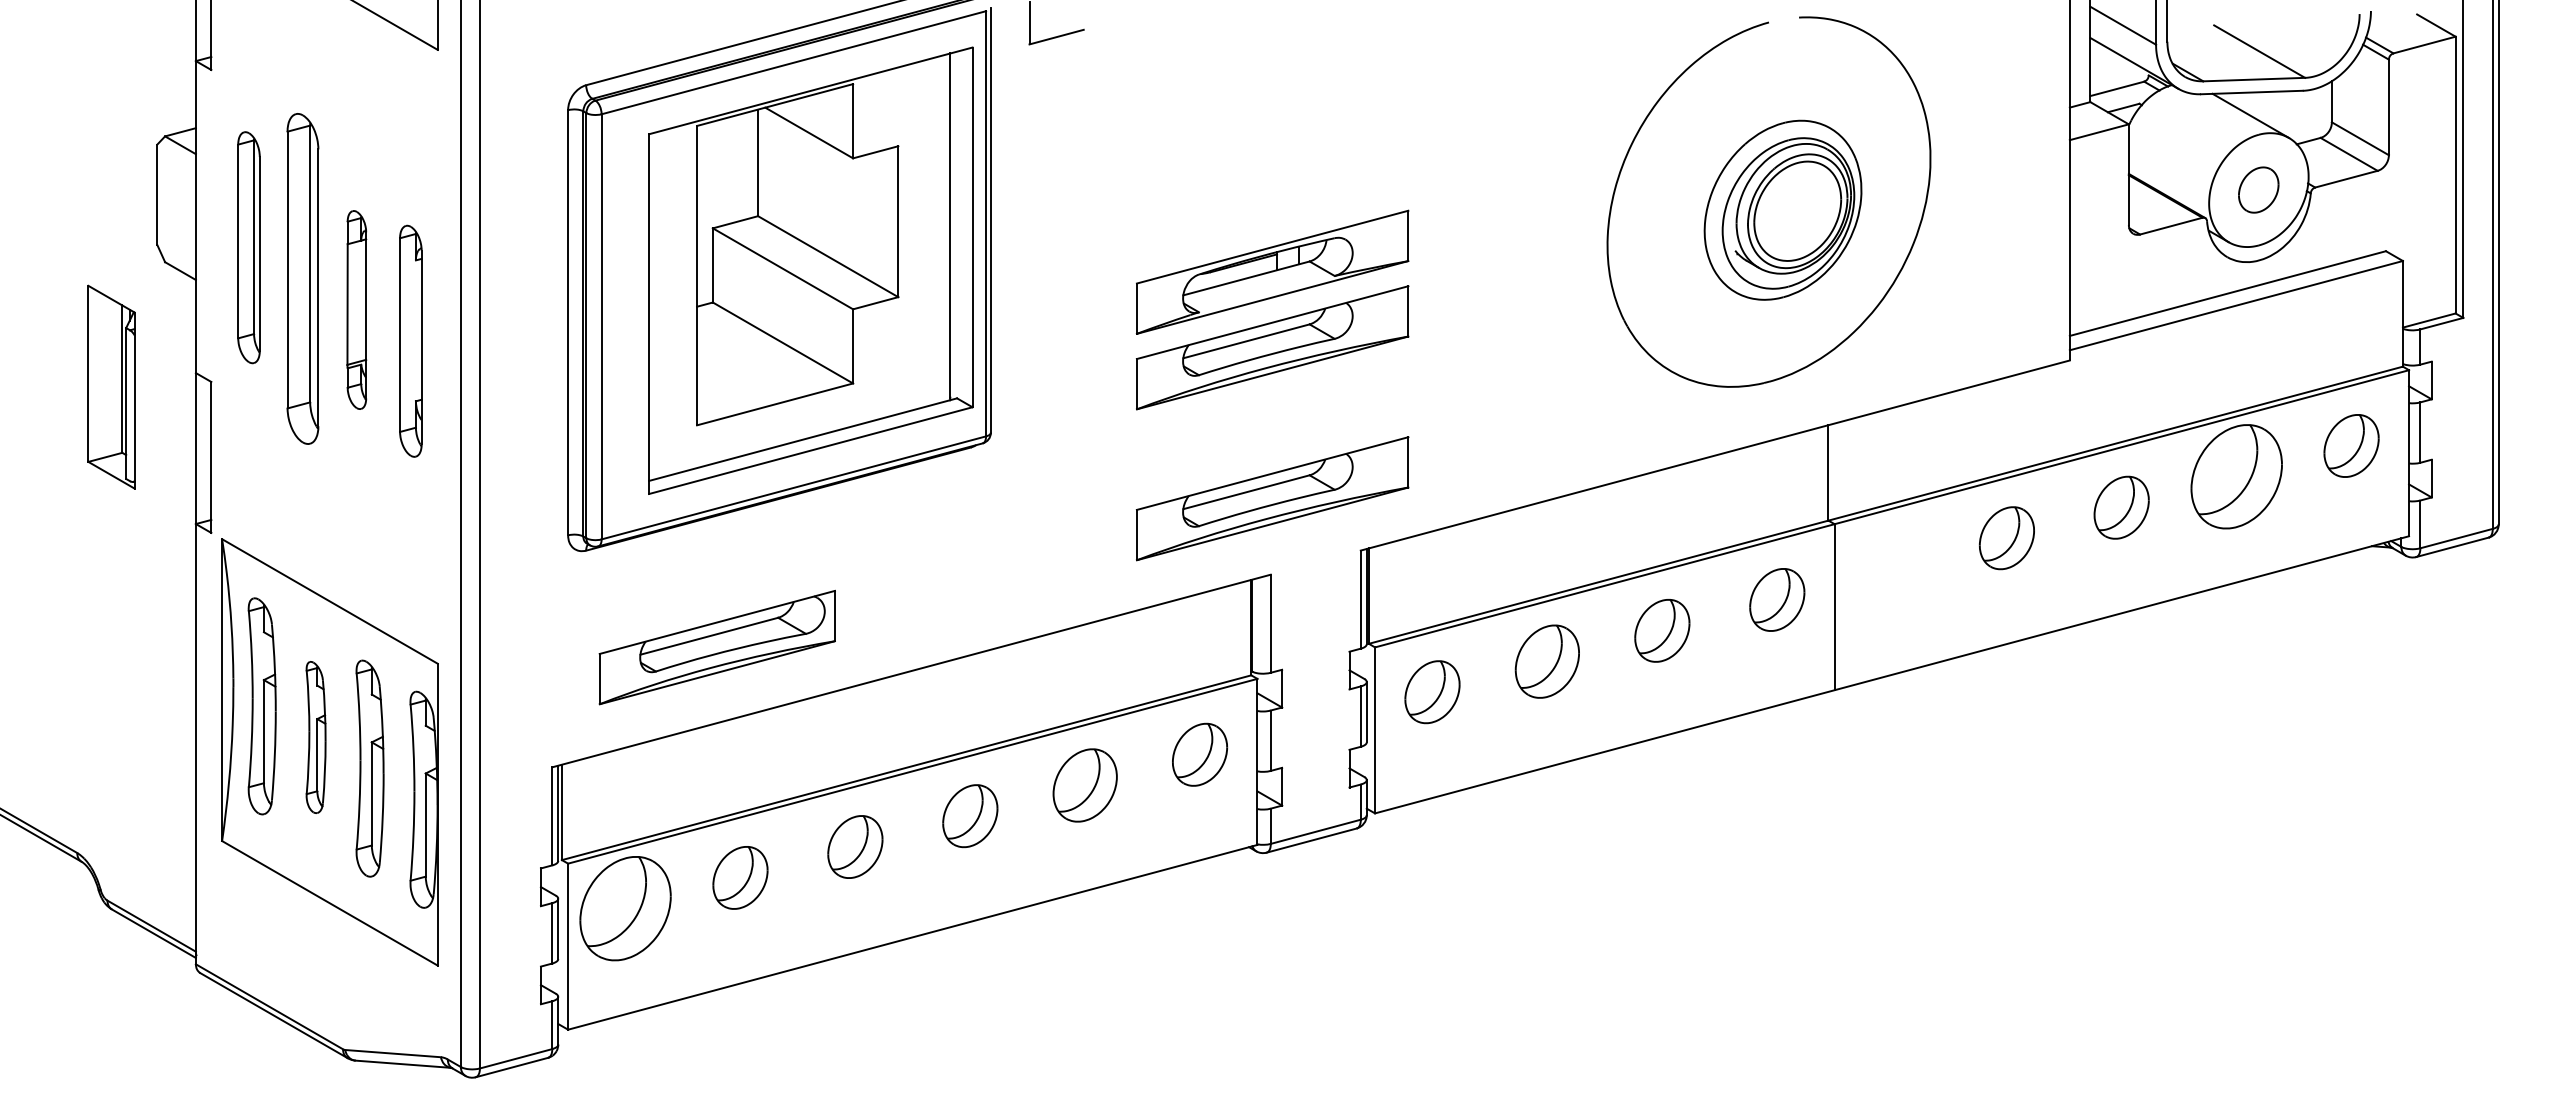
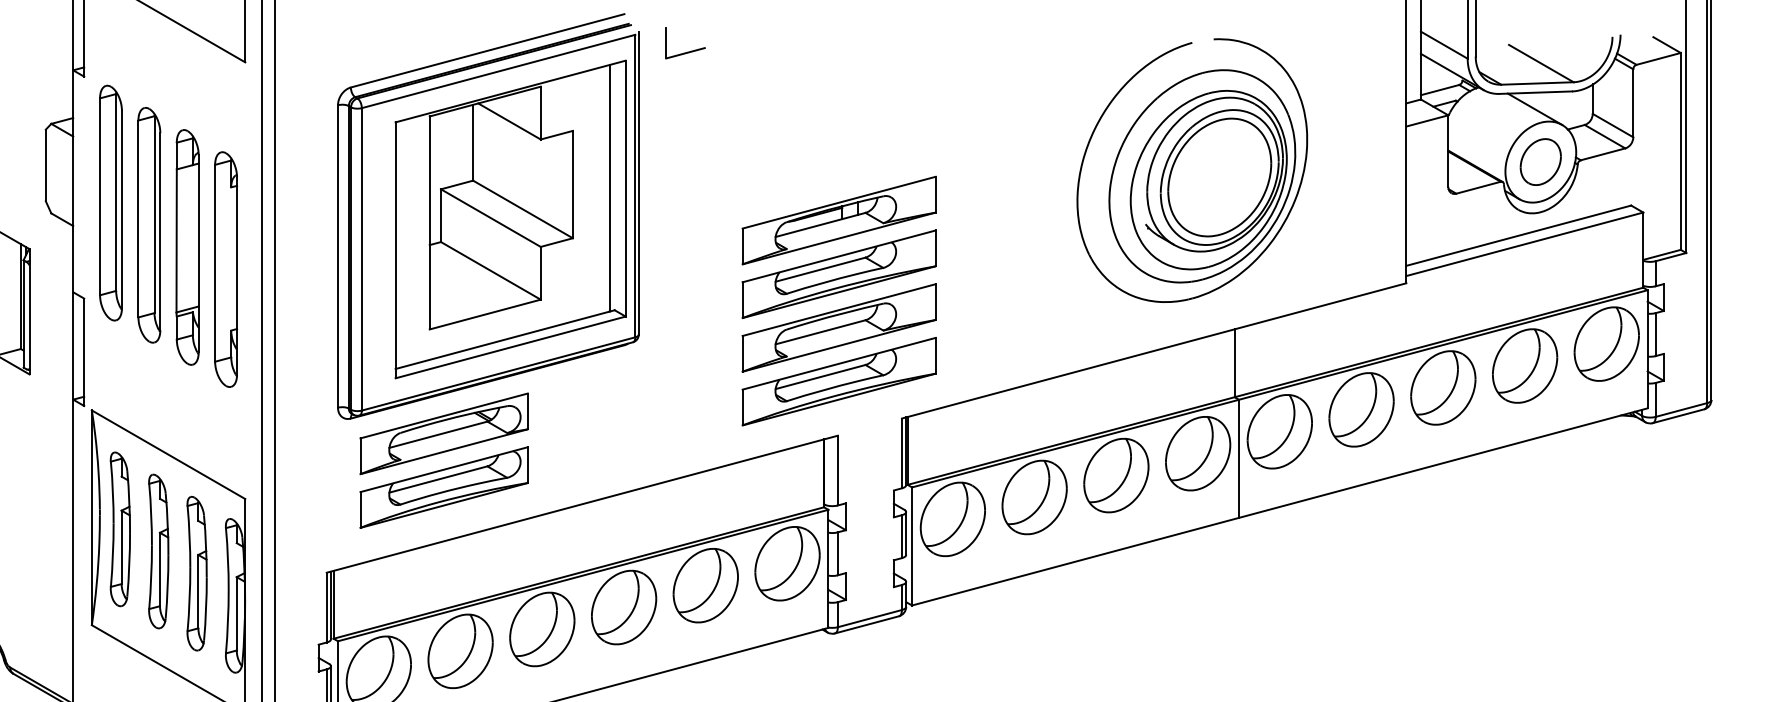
part: (2258, 189) -> (1540, 161), size x1.43
part: (1782, 210) -> (1201, 176), size x1.67
part: (248, 247) -> (110, 202), size x1.43
part: (356, 309) -> (187, 247), size x1.67
part: (410, 341) -> (225, 269), size x1.43
part: (1272, 422) -> (839, 327), added
part: (2351, 445) -> (1606, 343), size x1.67
part: (2121, 507) -> (1443, 387), size x1.67
part: (2006, 537) -> (1361, 409), size x1.67
part: (1891, 568) -> (1279, 431), added
part: (716, 571) -> (443, 433), added
part: (1777, 599) -> (1198, 453), size x1.67
part: (1662, 630) -> (1116, 475), size x1.67
part: (1547, 661) -> (1034, 497), size x1.43
part: (1432, 691) -> (952, 518), size x1.67
part: (315, 737) -> (158, 551), size x1.43
part: (1199, 754) -> (787, 563), size x1.67
part: (1085, 785) -> (706, 585), size x1.43
part: (970, 815) -> (624, 607), size x1.67
part: (855, 846) -> (542, 629), size x1.67
part: (740, 877) -> (460, 651), size x1.67

